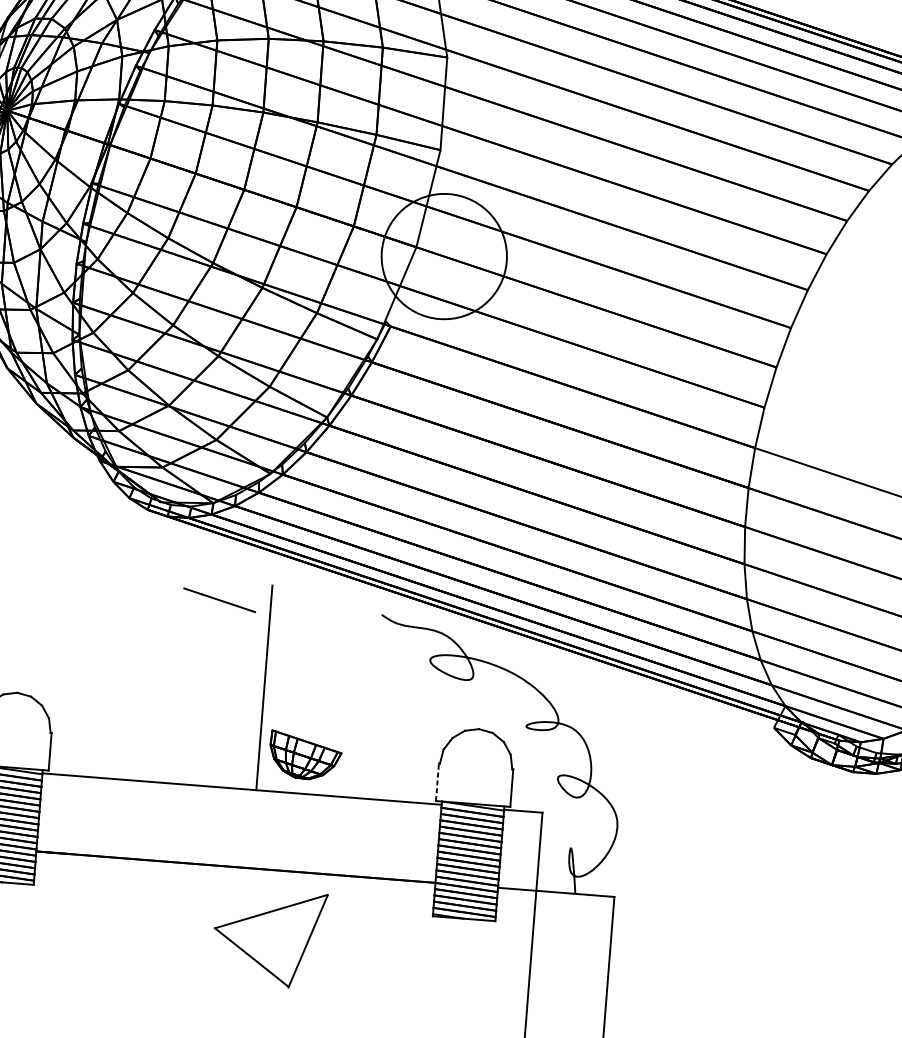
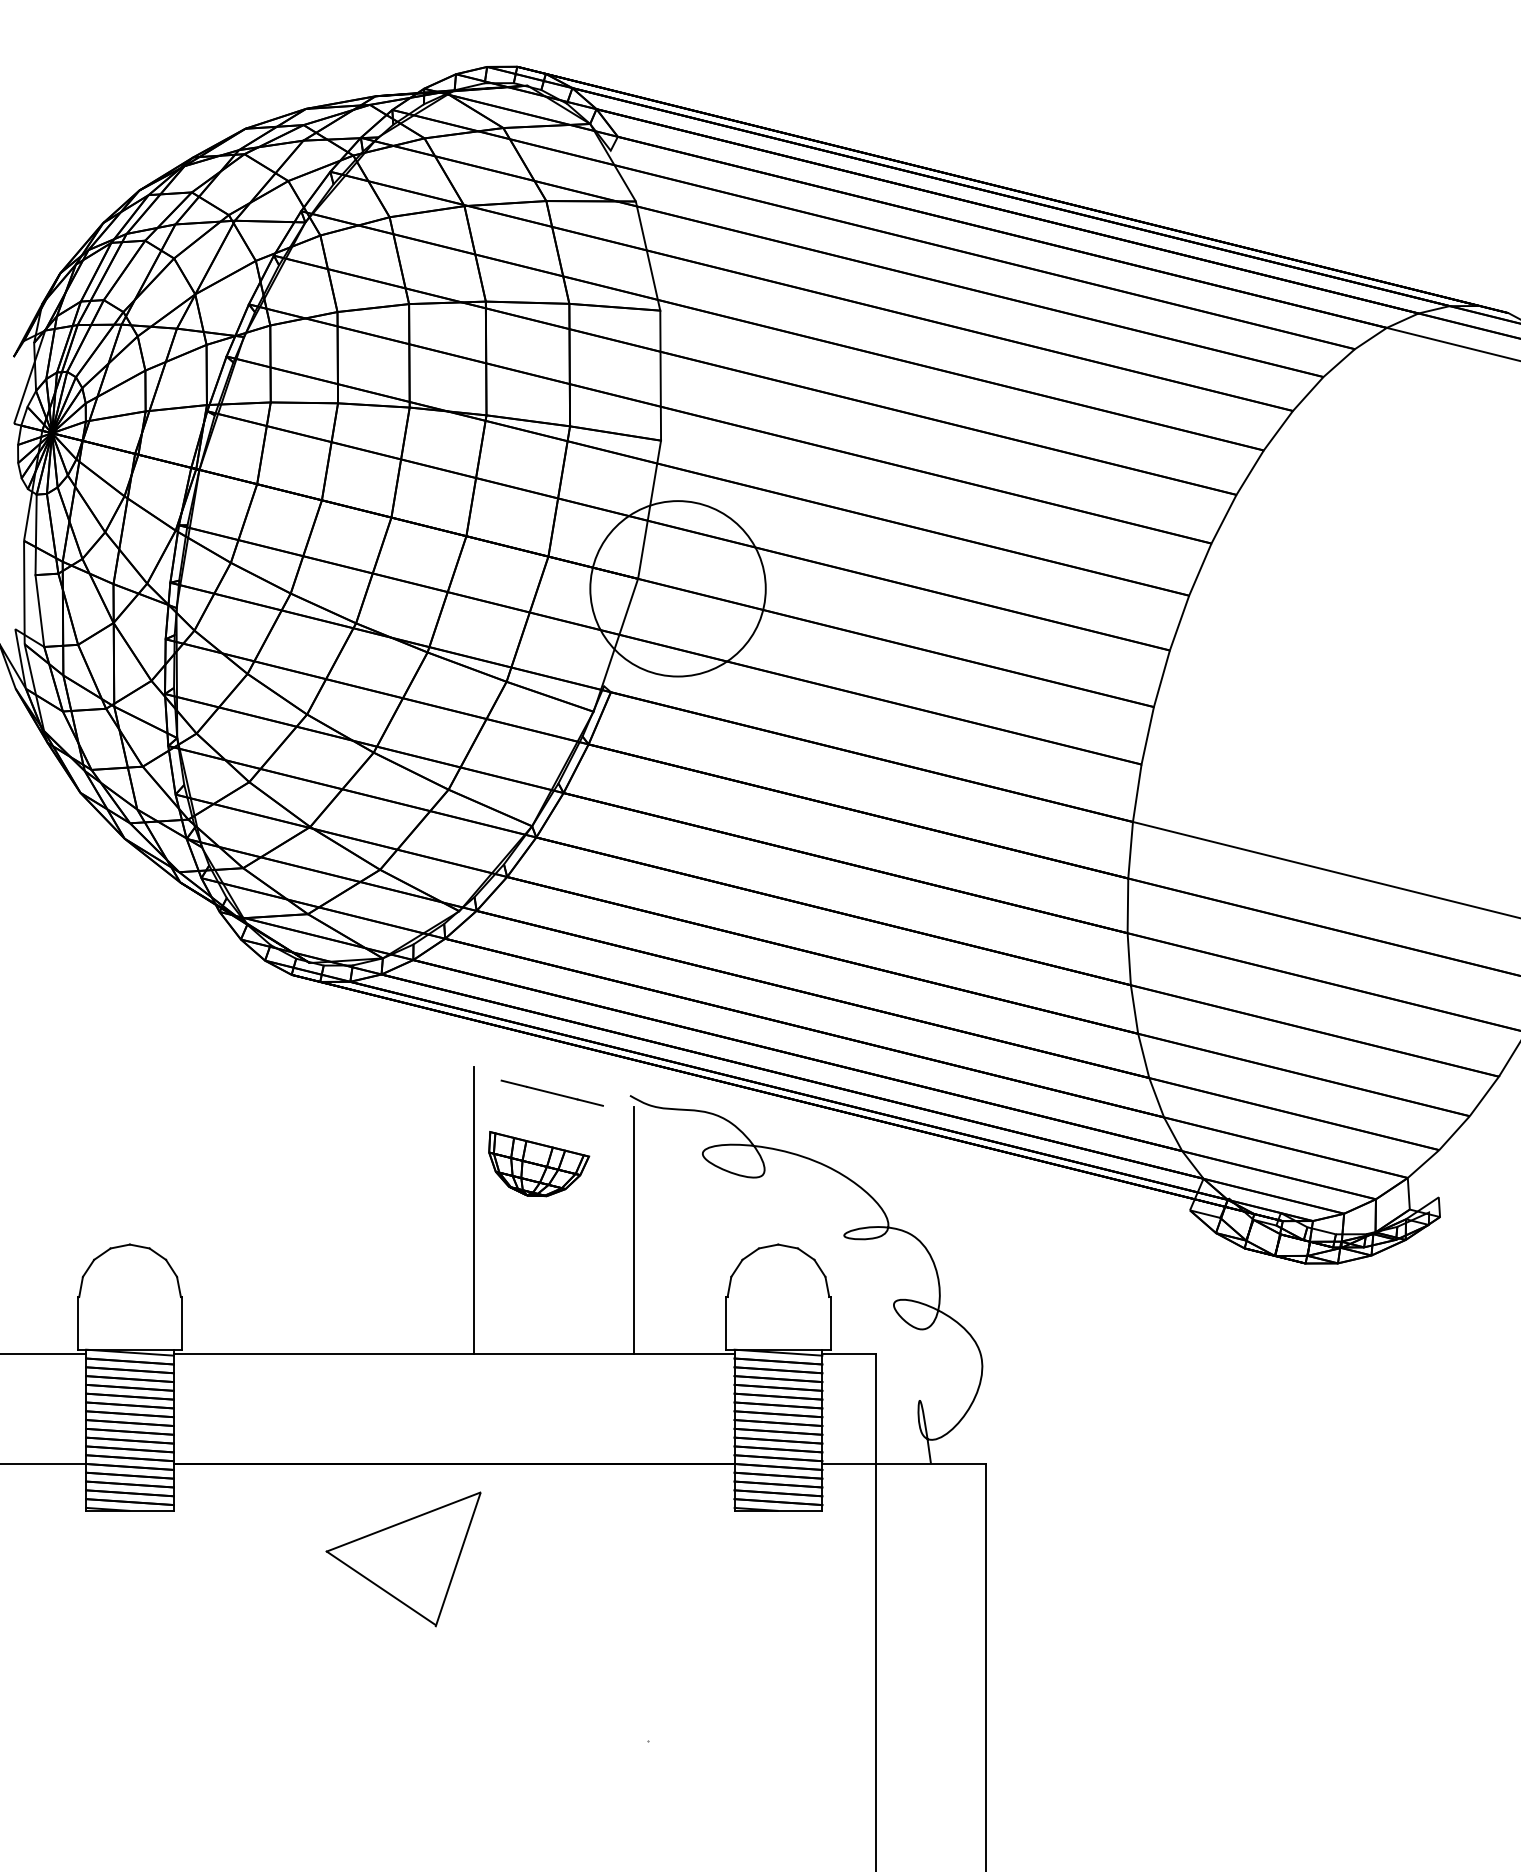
line: (219, 599) -> (551, 1092), moved
line: (377, 711) -> (634, 1230), added
part: (305, 756) -> (539, 1164), moved
line: (437, 781) -> (726, 1322), dashed -> solid
part: (269, 938) -> (403, 1559), moved

